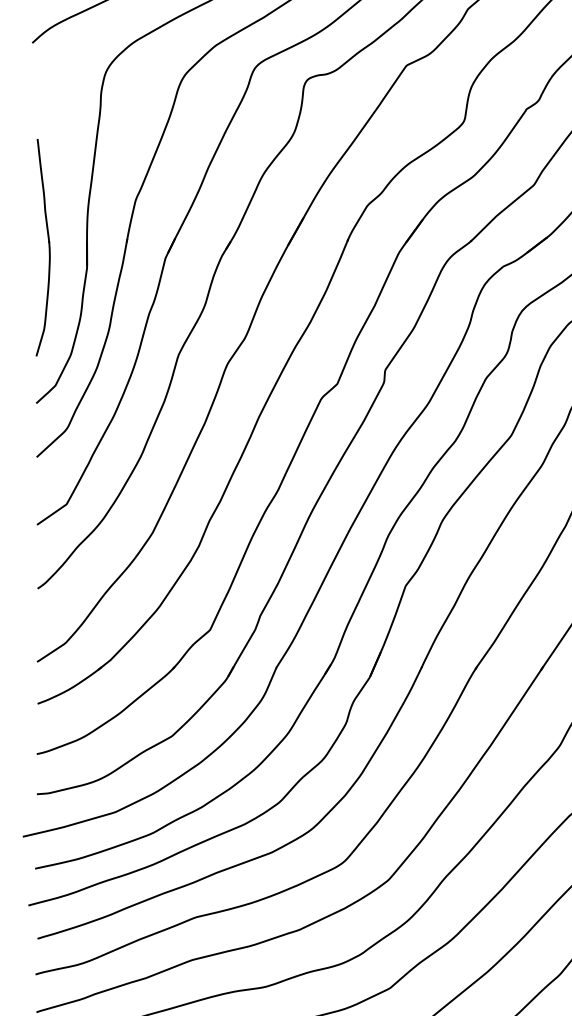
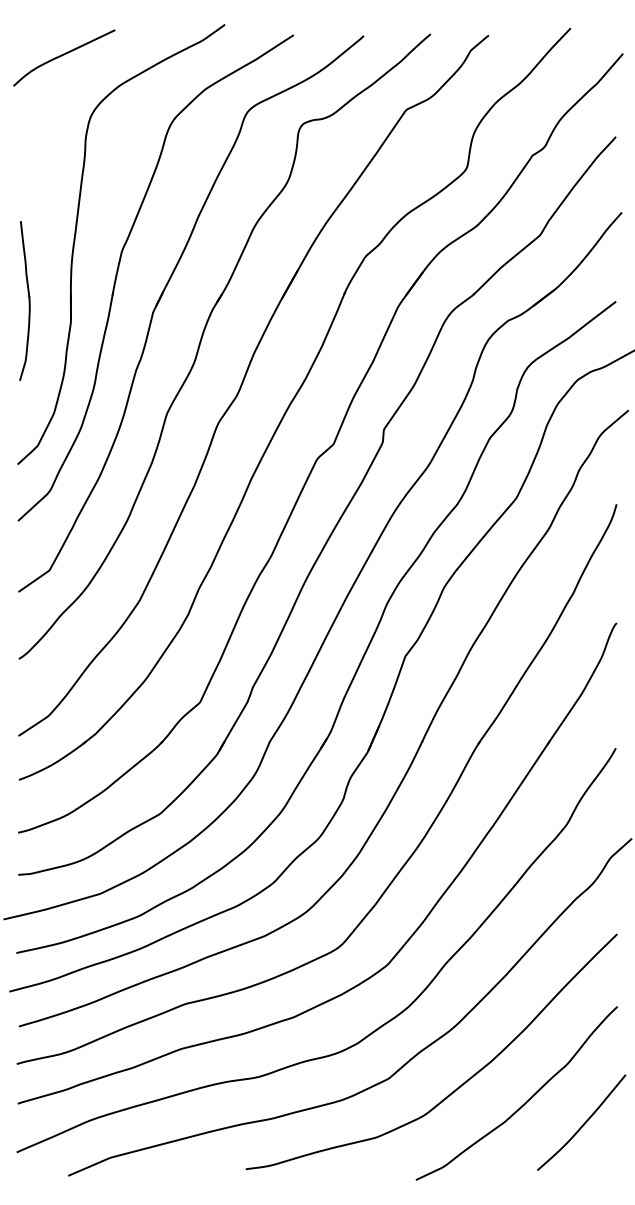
part: (42, 247) -> (24, 300), size x0.7

